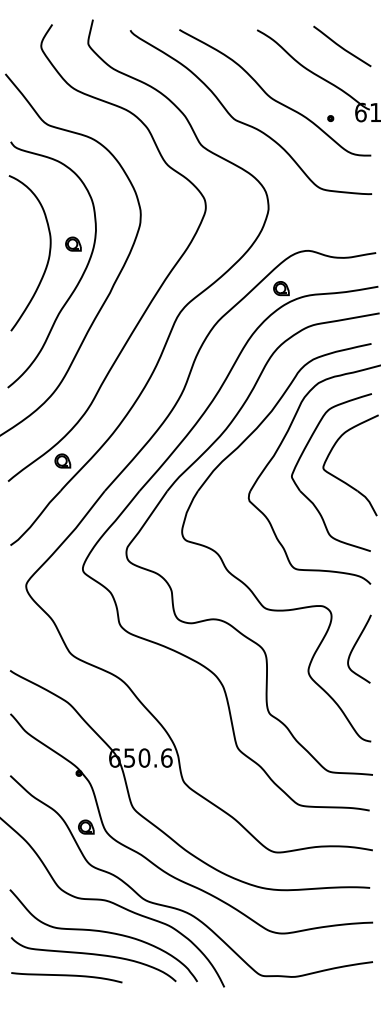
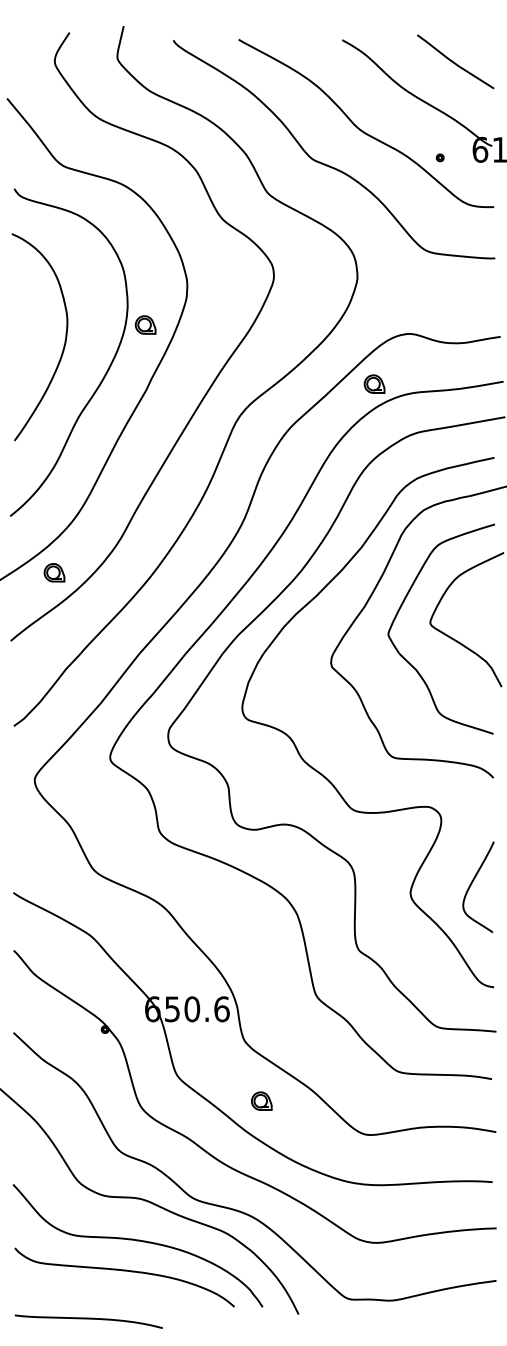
part: (73, 243) -> (145, 324), moved
part: (62, 460) -> (54, 572), moved
curve: (354, 646) -> (472, 883), moved
part: (86, 826) -> (261, 1100), moved
curve: (66, 976) -> (88, 1319), moved

